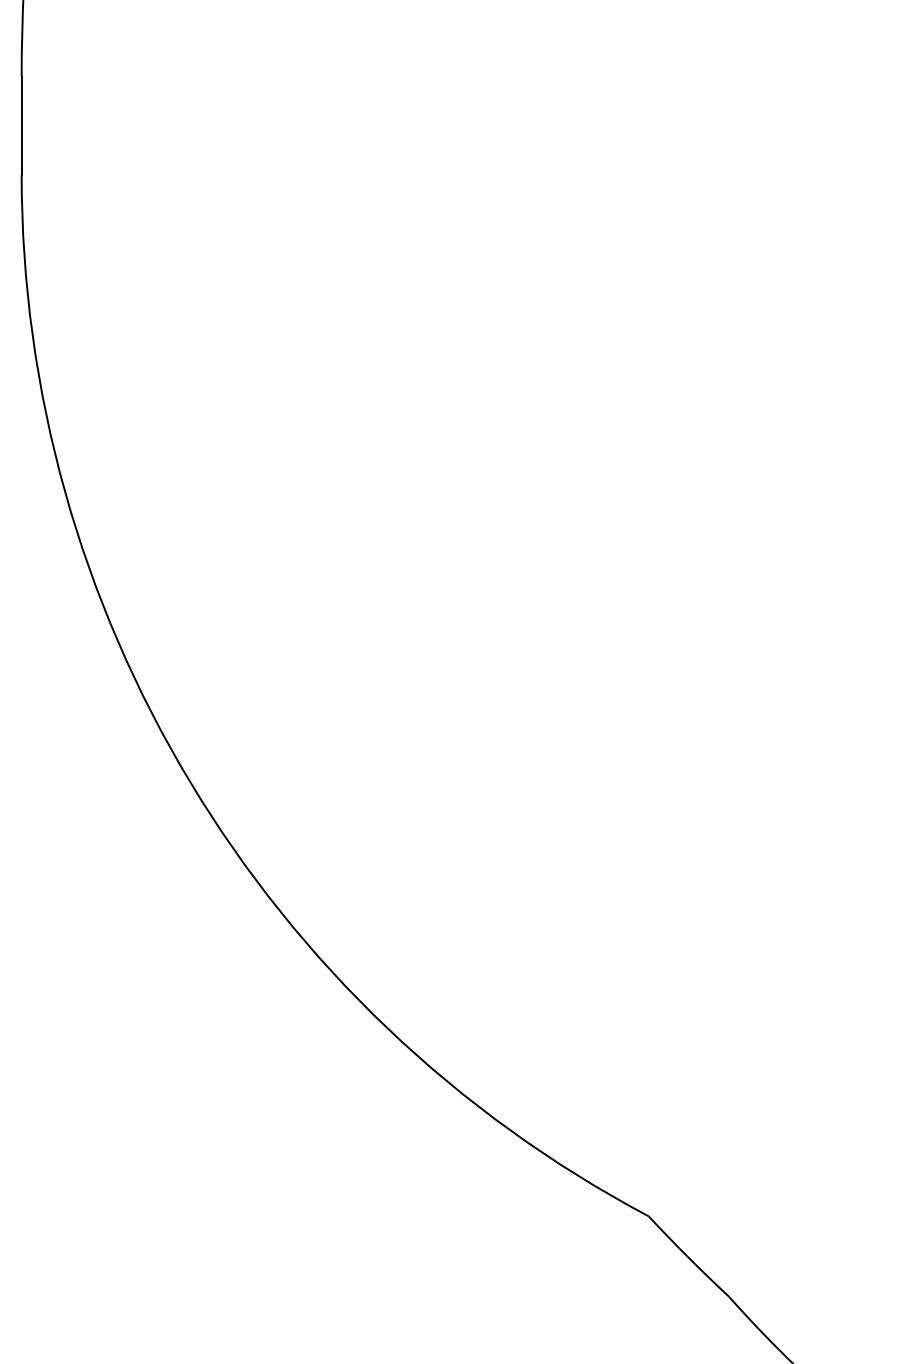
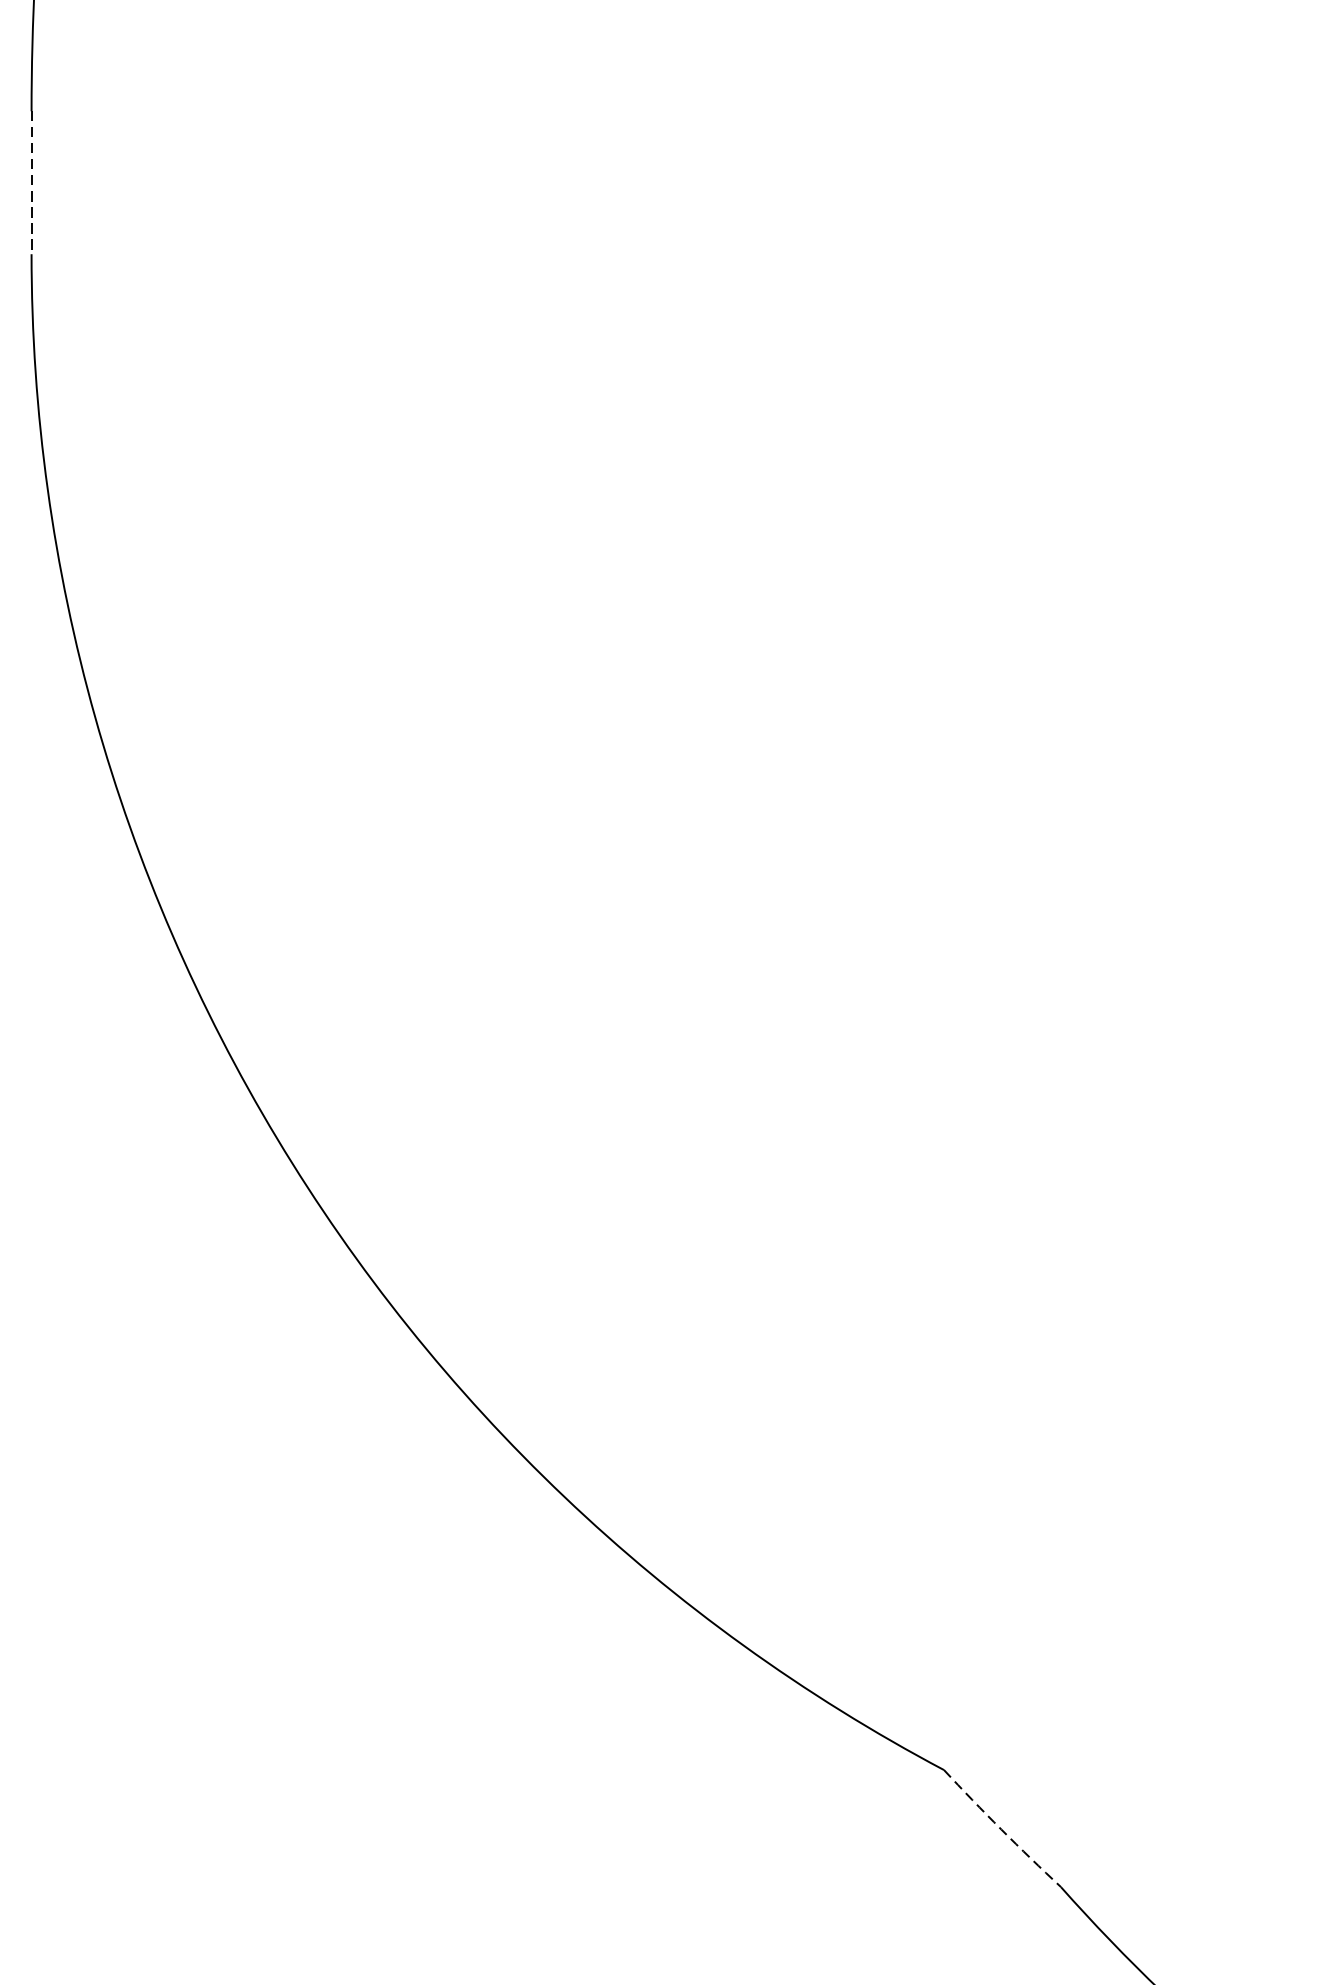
line: (21, 126) -> (31, 184), solid -> dashed
arc: (688, 1257) -> (1002, 1830), solid -> dashed

